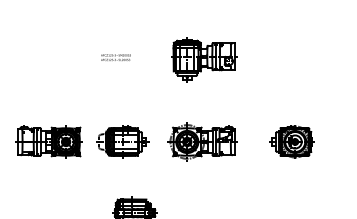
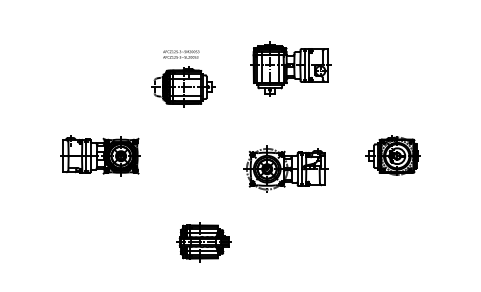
part: (204, 59) -> (290, 68), moved
part: (122, 141) -> (183, 86), moved
part: (202, 141) -> (285, 168), moved

